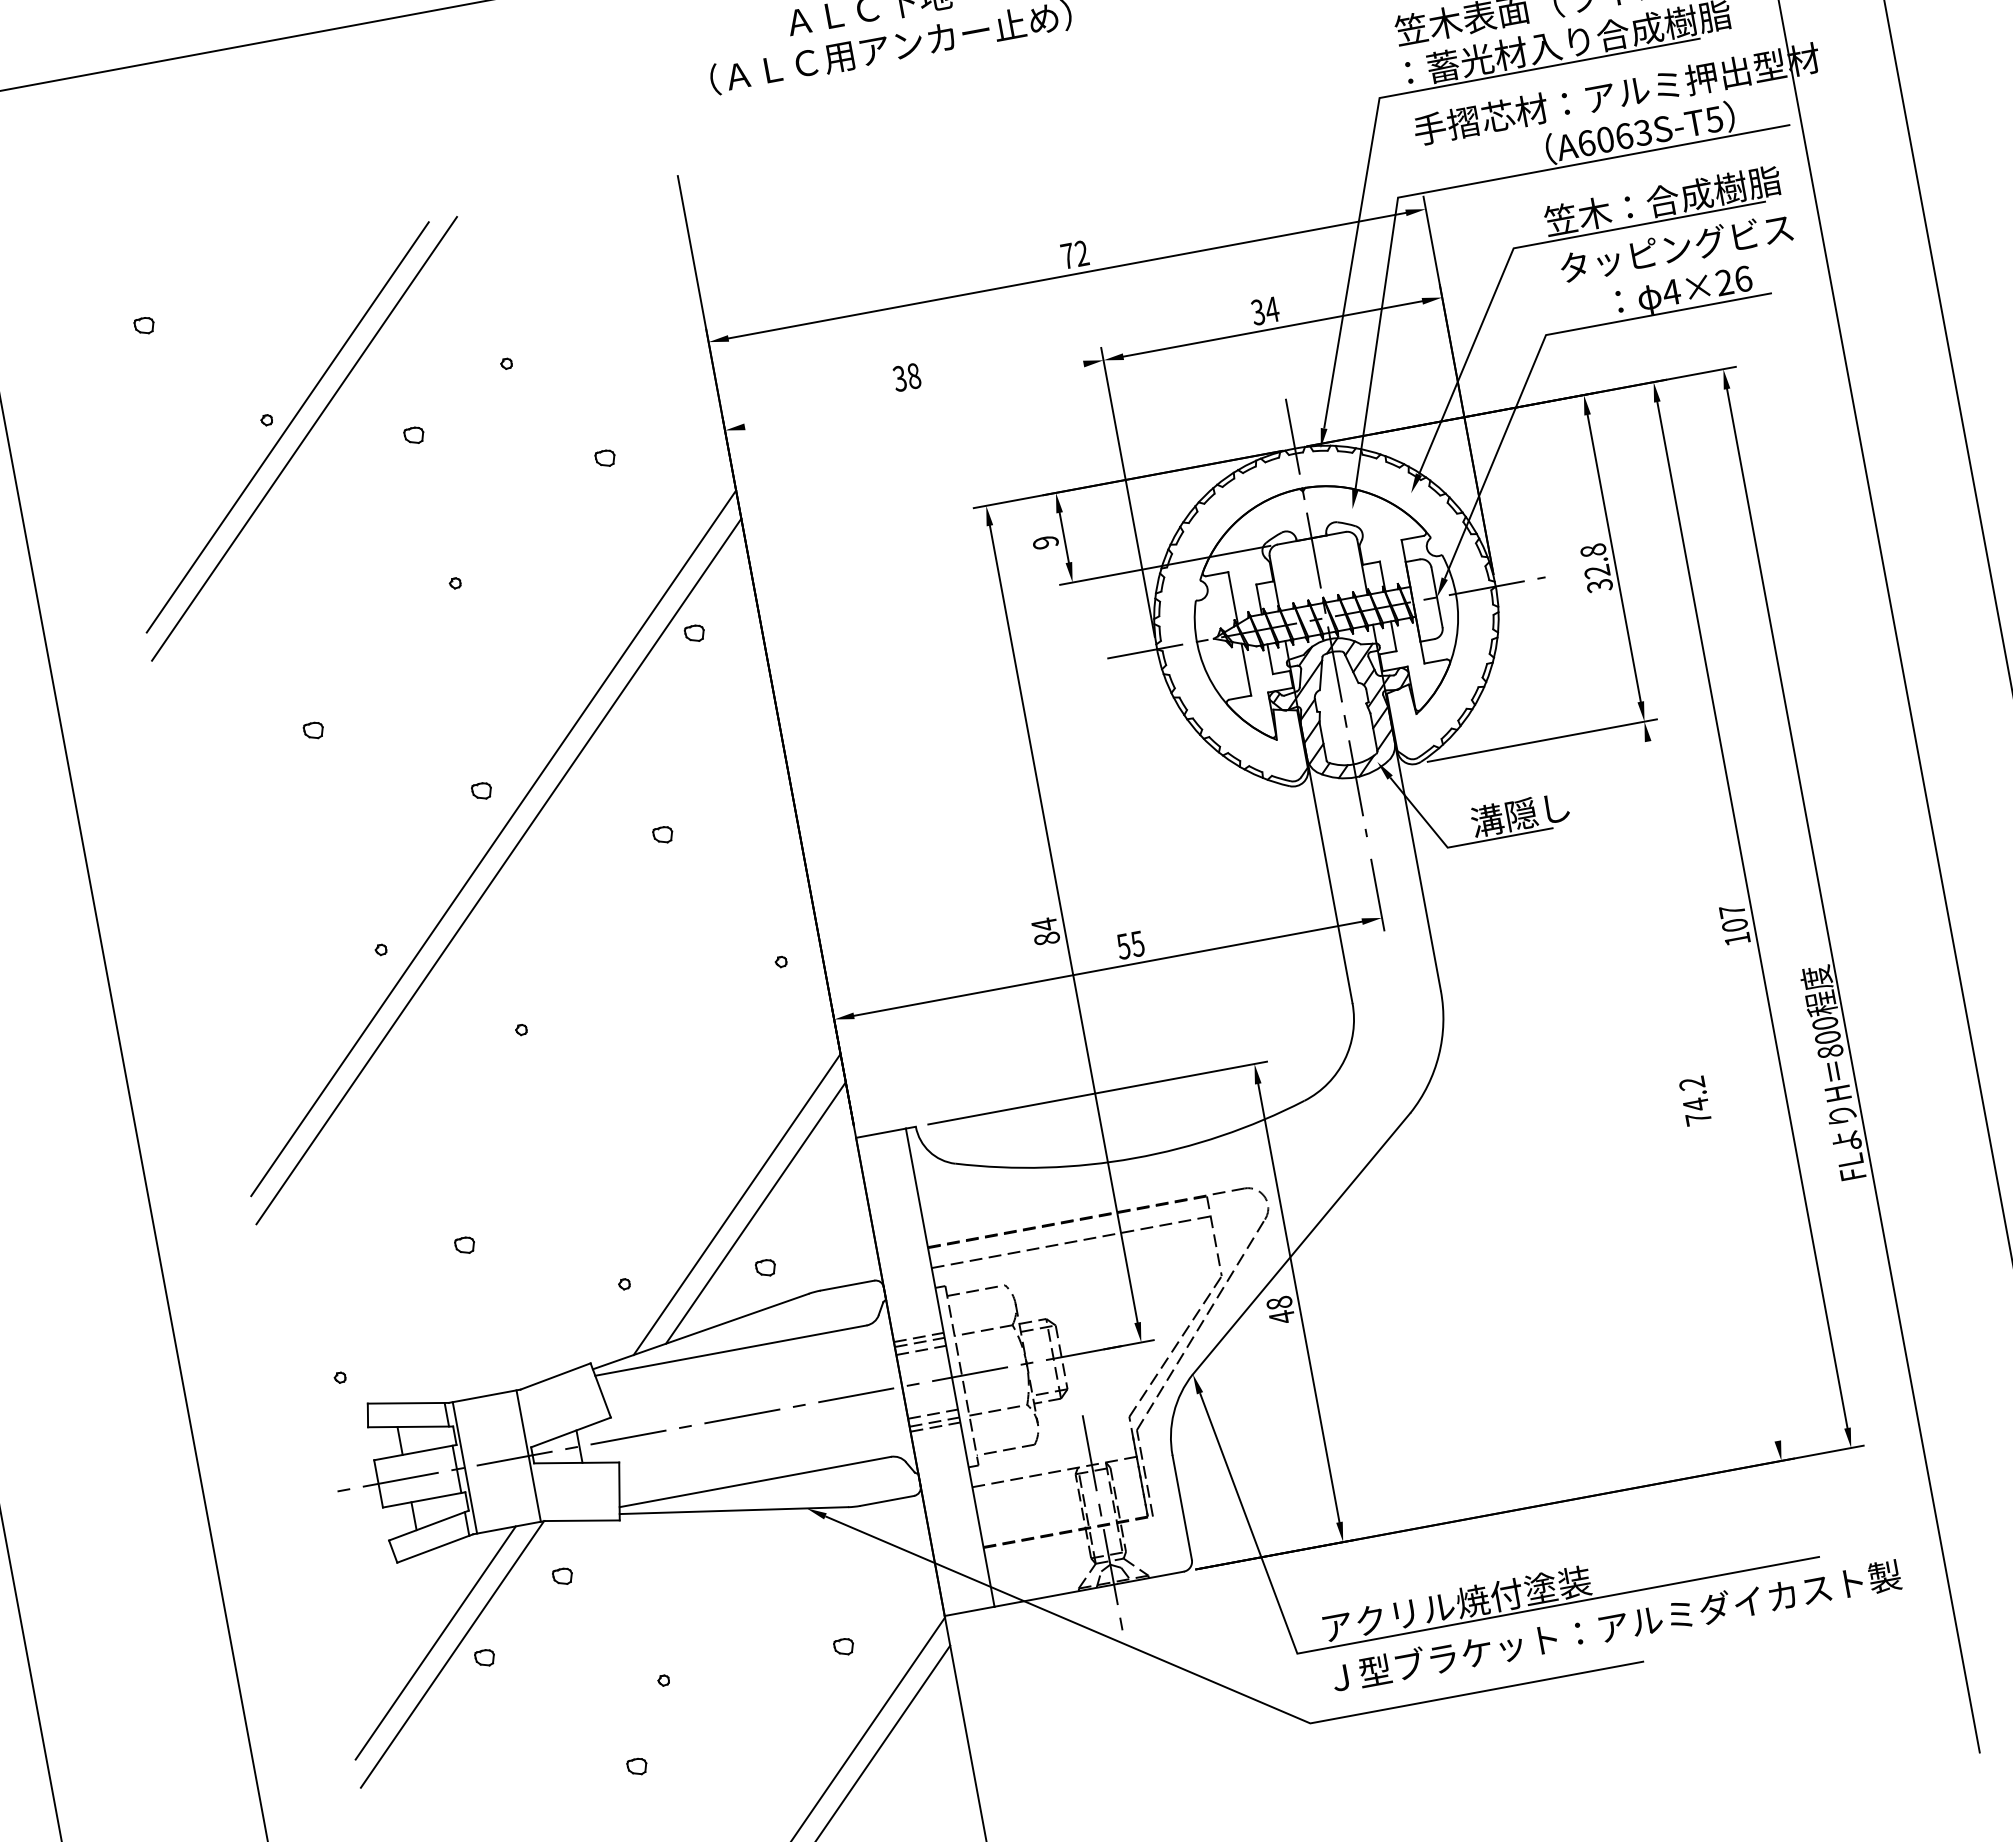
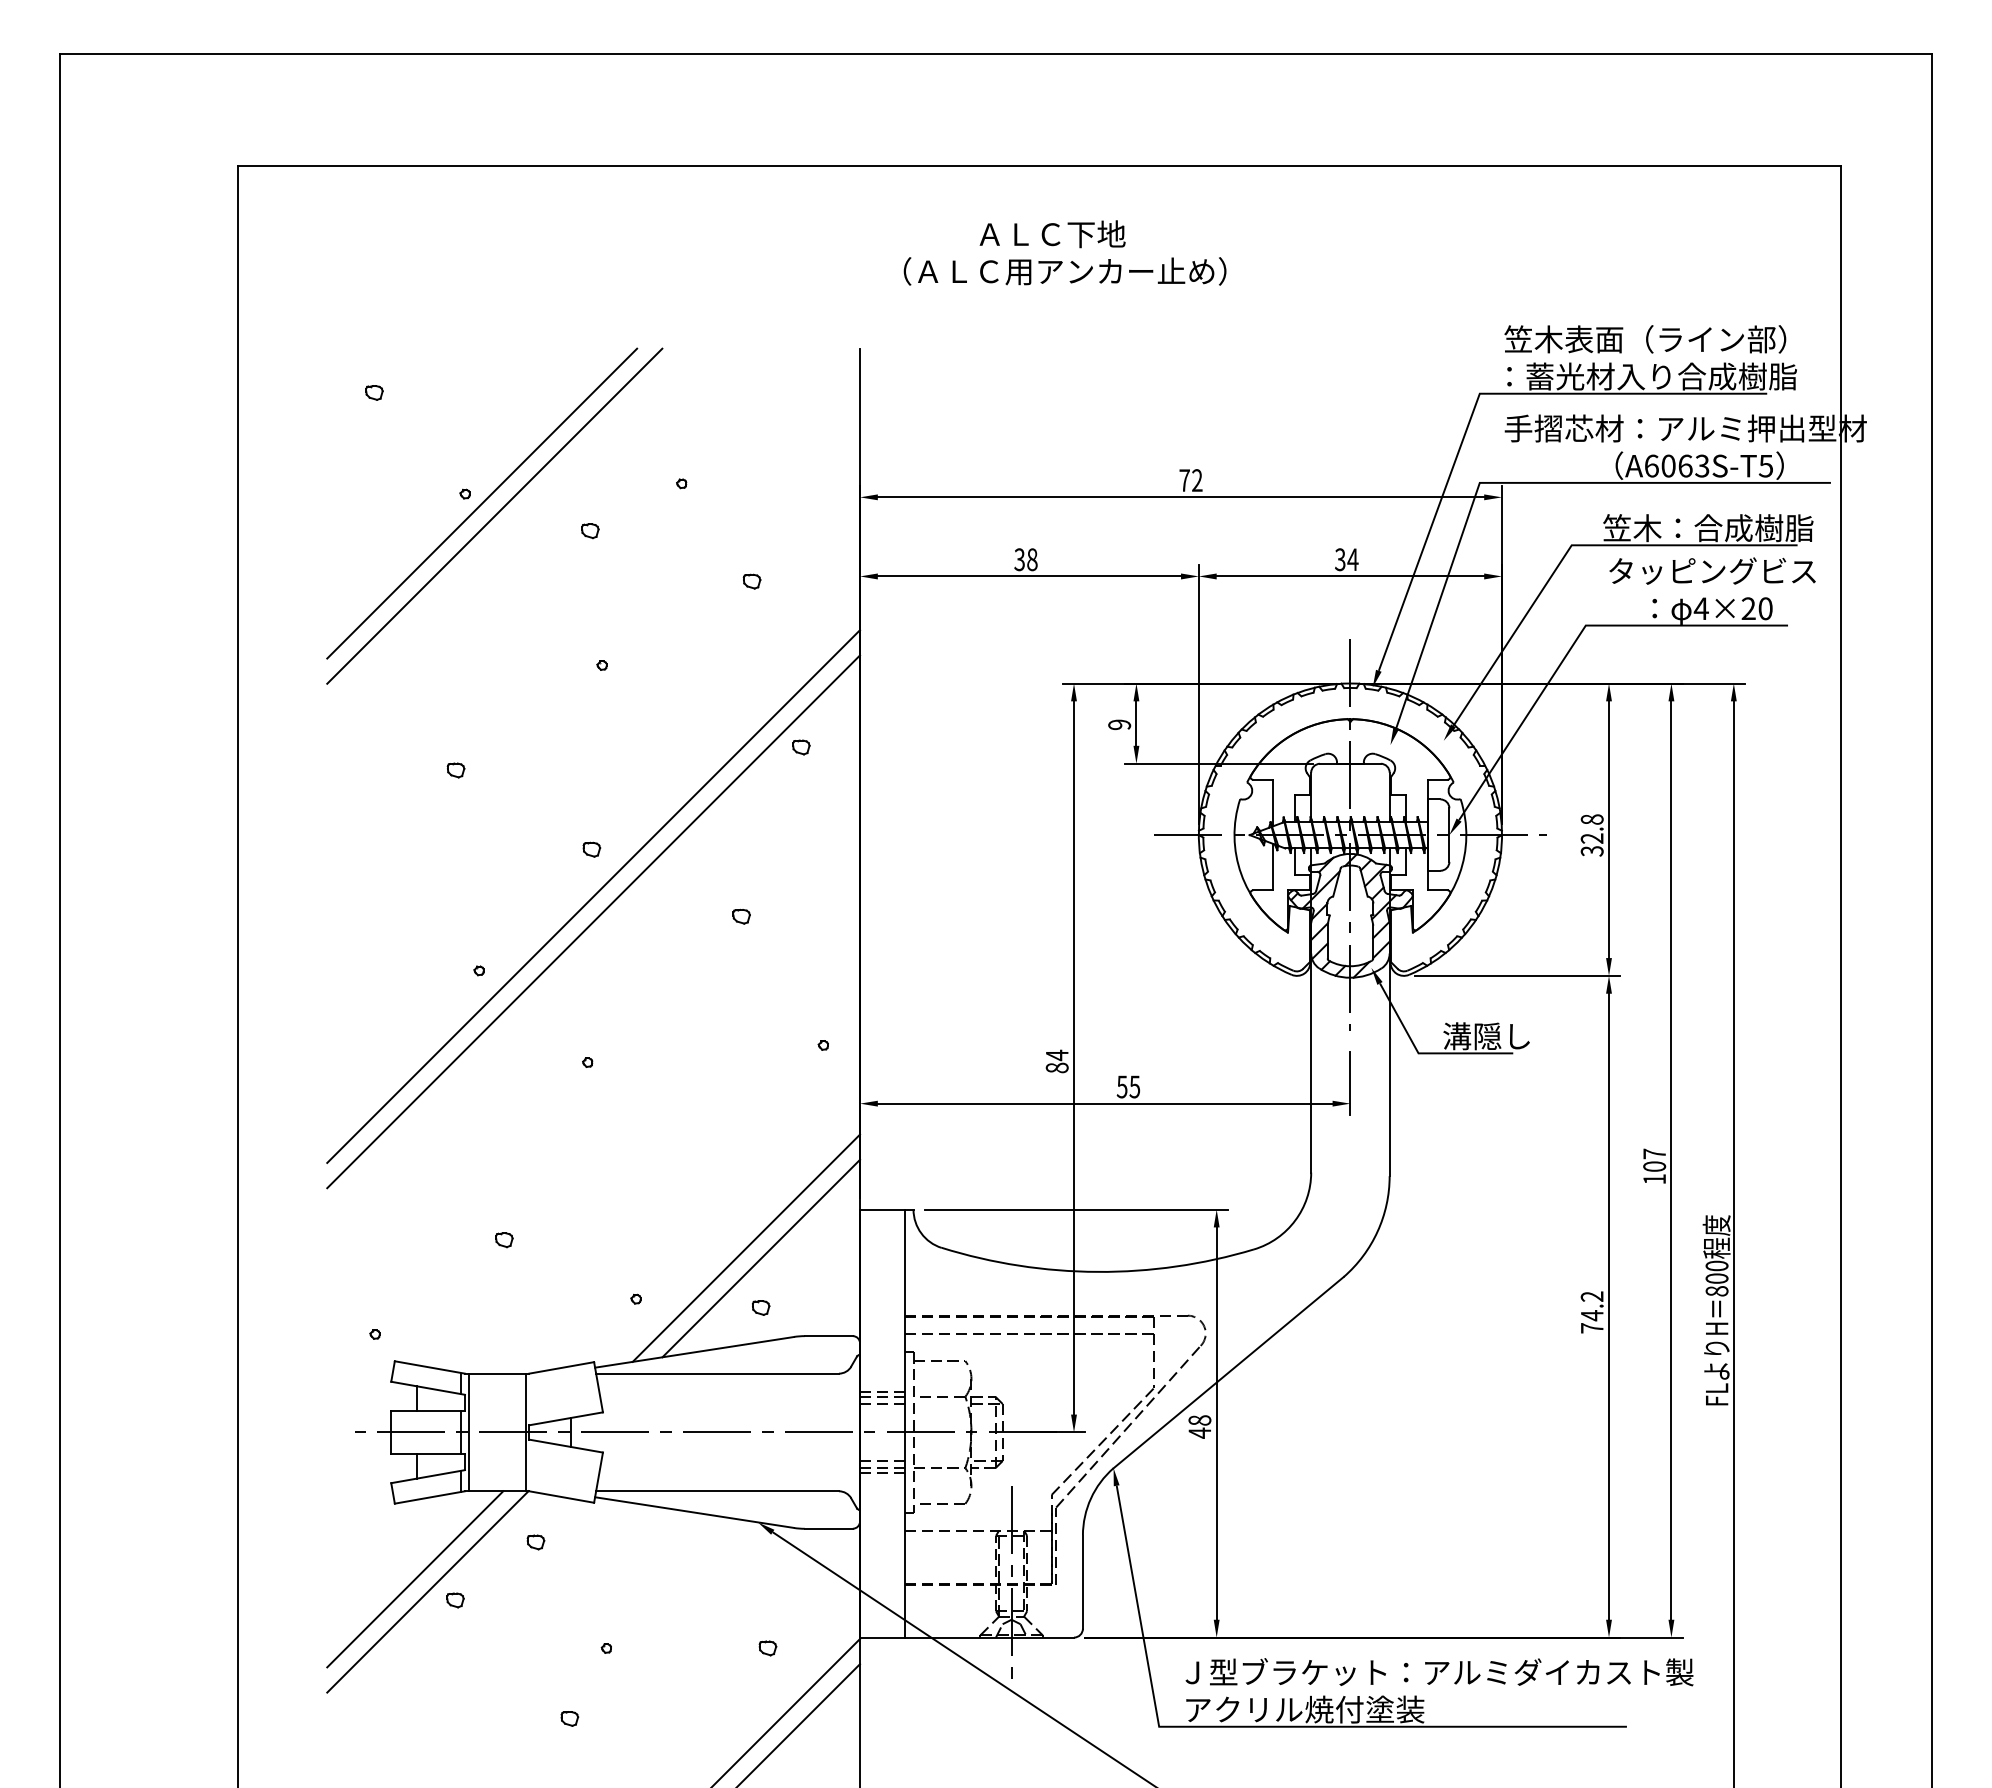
text: (1743, 278) -> (1765, 608), 4×26 -> 4×20
line: (914, 395) -> (1029, 576), added
line: (1713, 1090) -> (1609, 1306), added
text: (1616, 1626) -> (1439, 1672), moved

